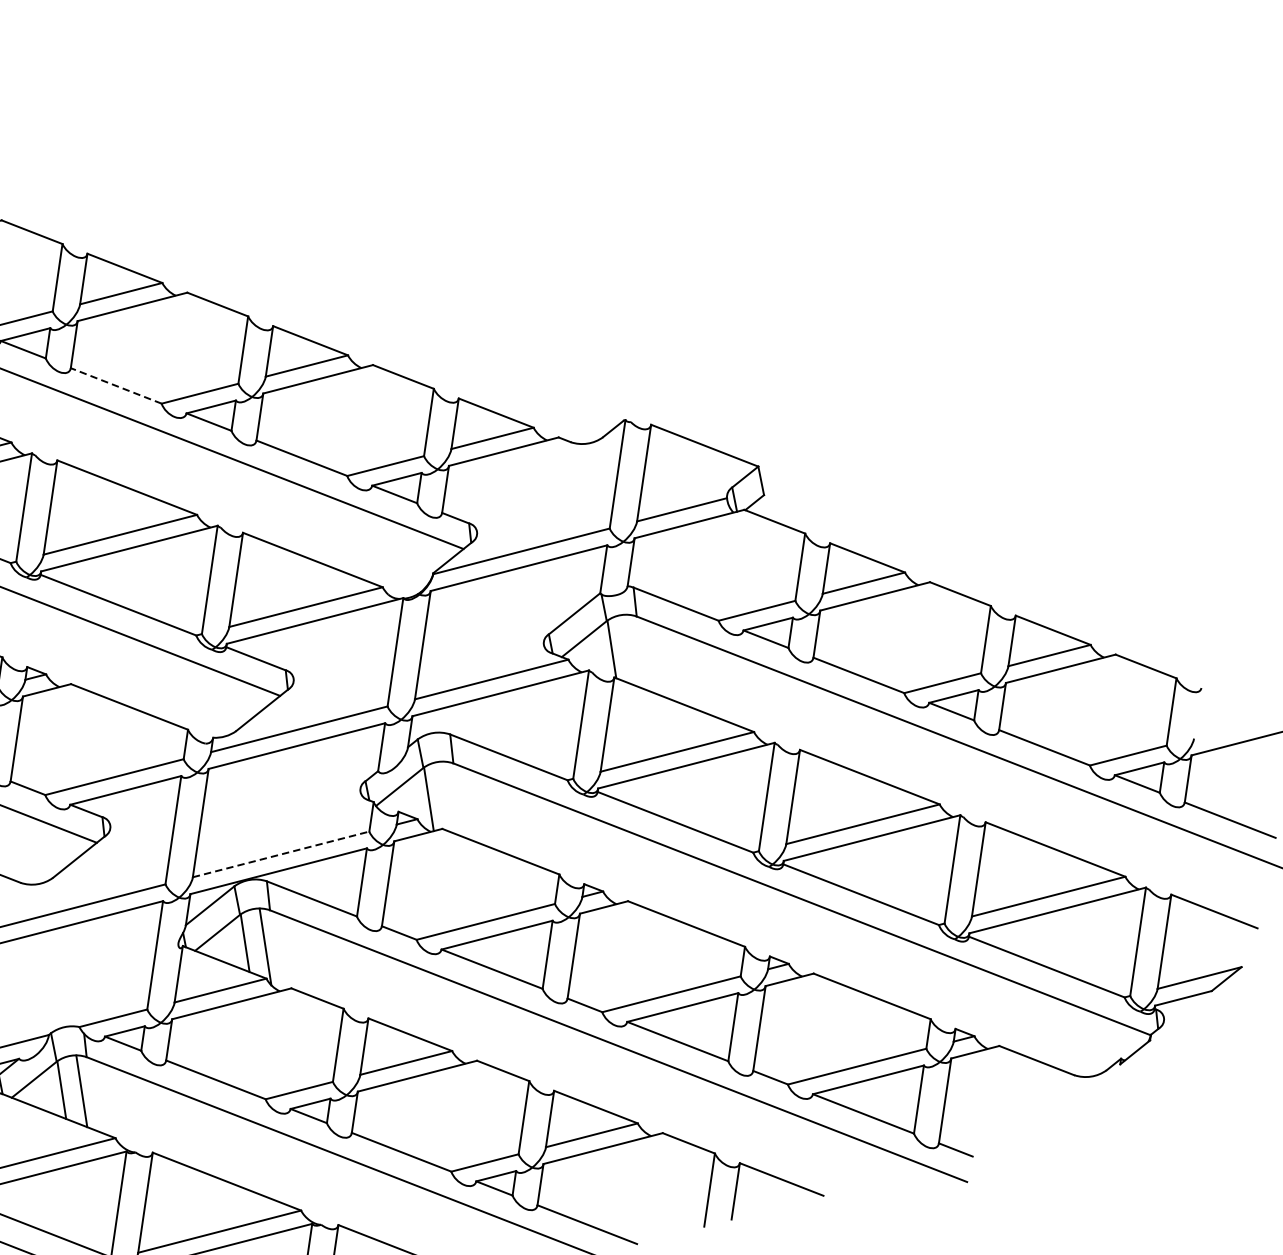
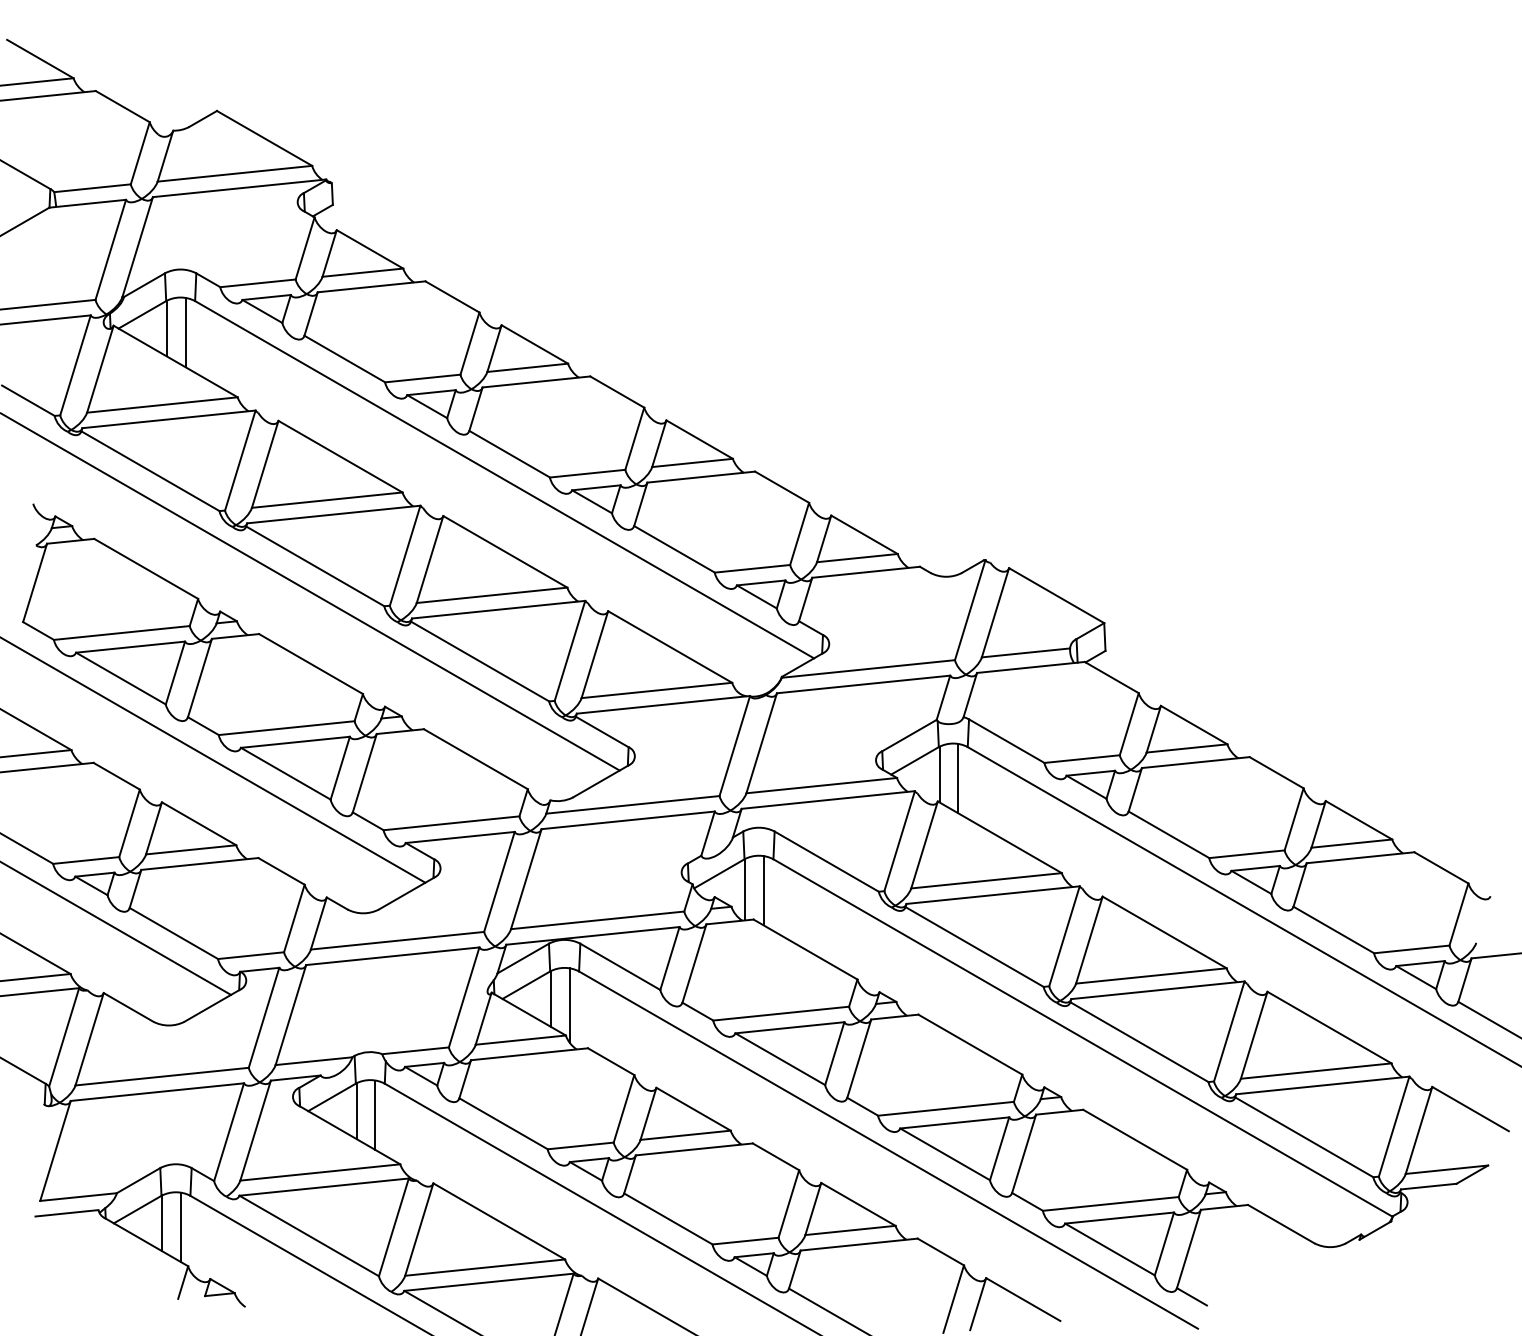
line: (116, 386) -> (509, 454), dashed -> solid
line: (632, 650) -> (958, 778), added
line: (448, 797) -> (763, 890), added
line: (282, 854) -> (598, 920), dashed -> solid

